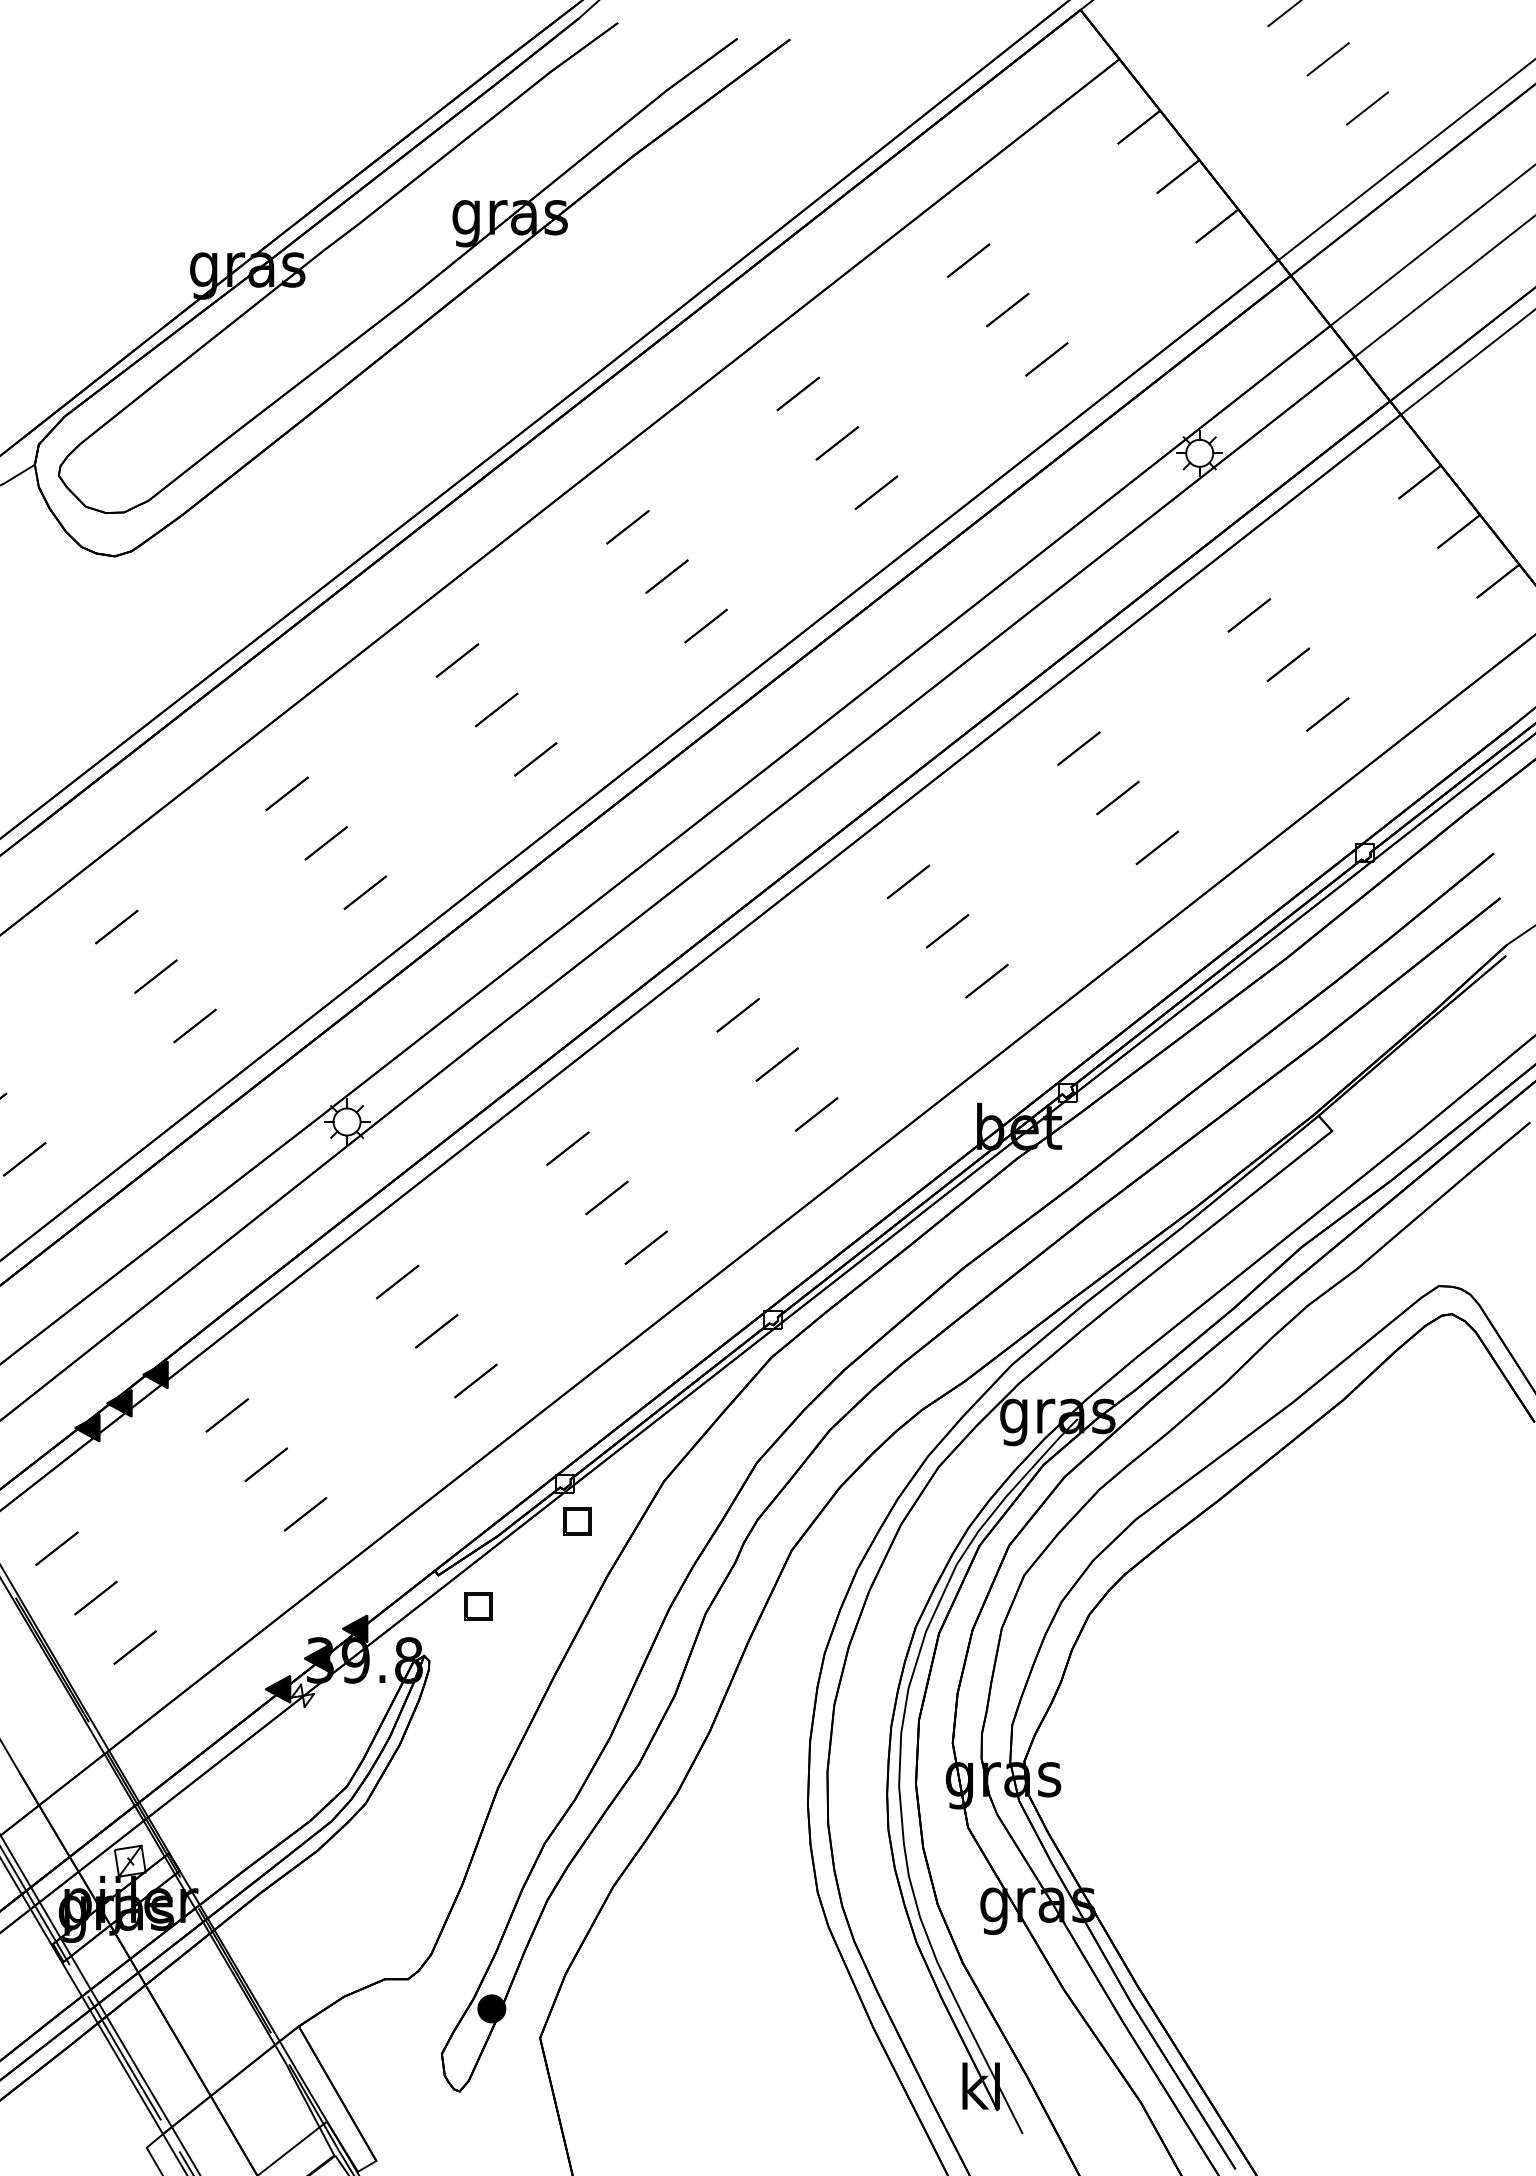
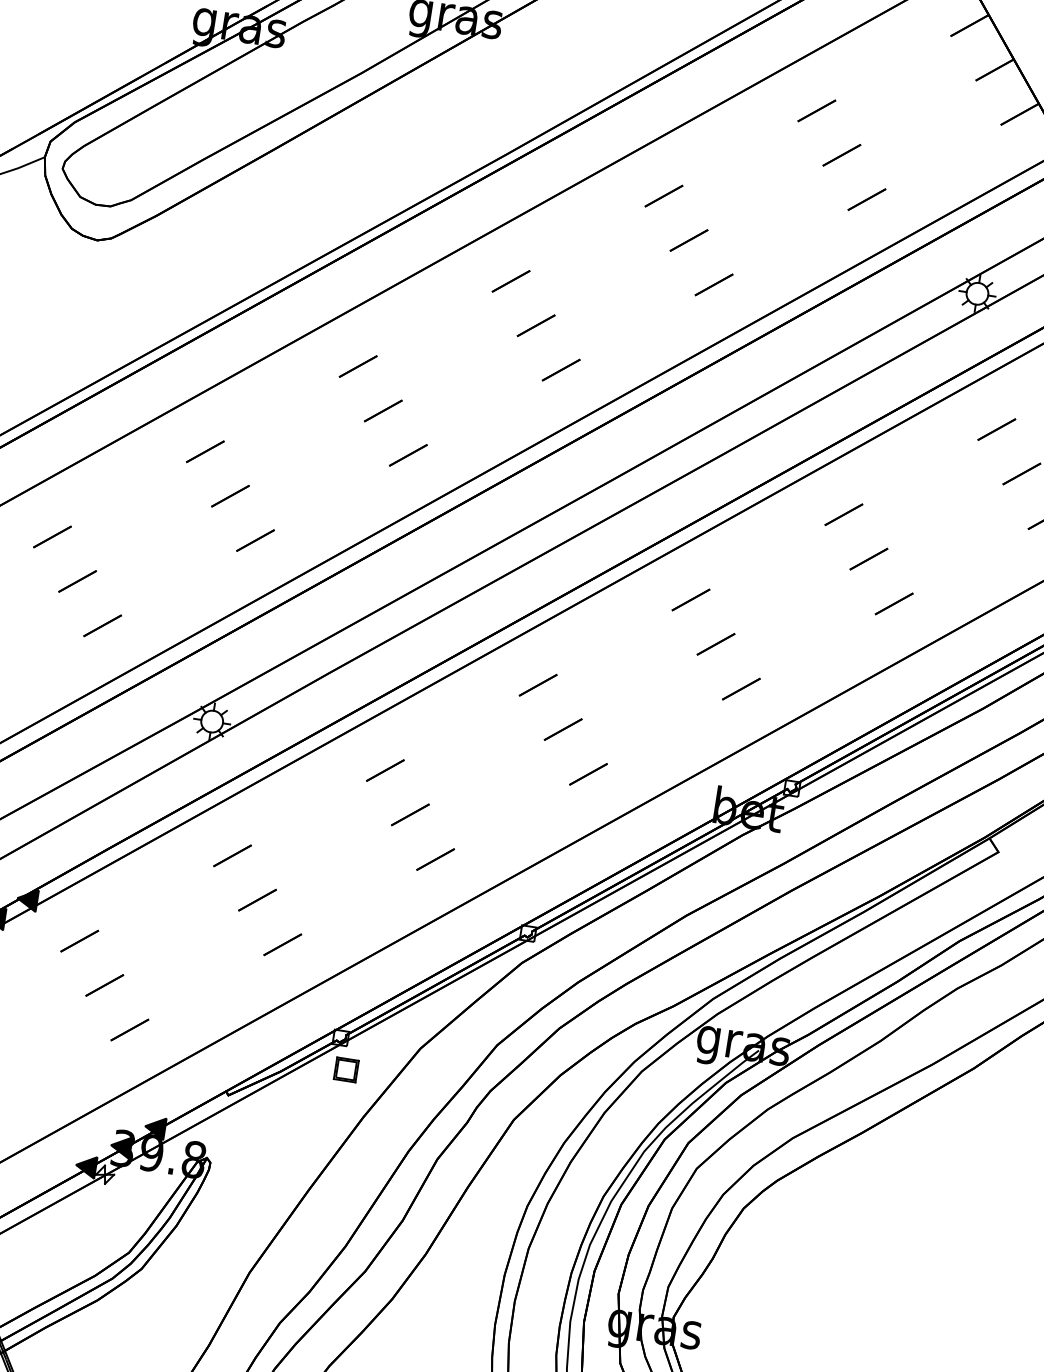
part: (478, 1606) -> (256, 1125), removed

